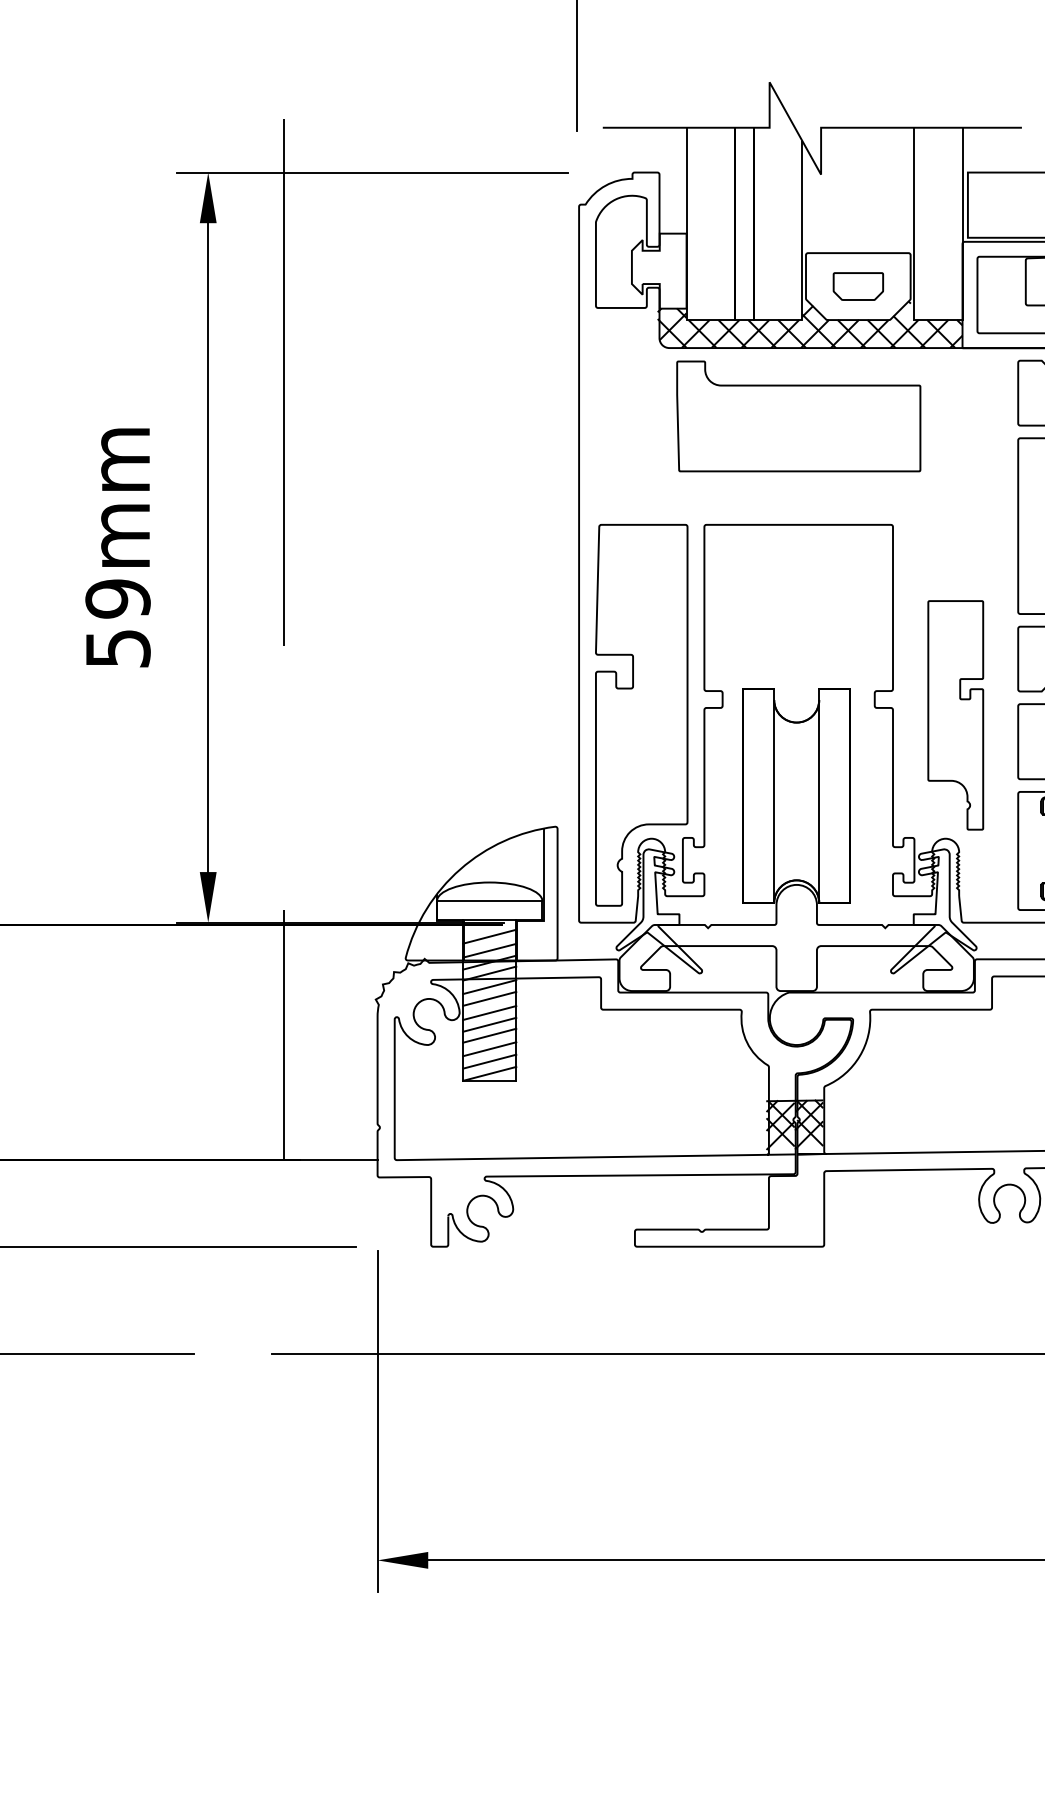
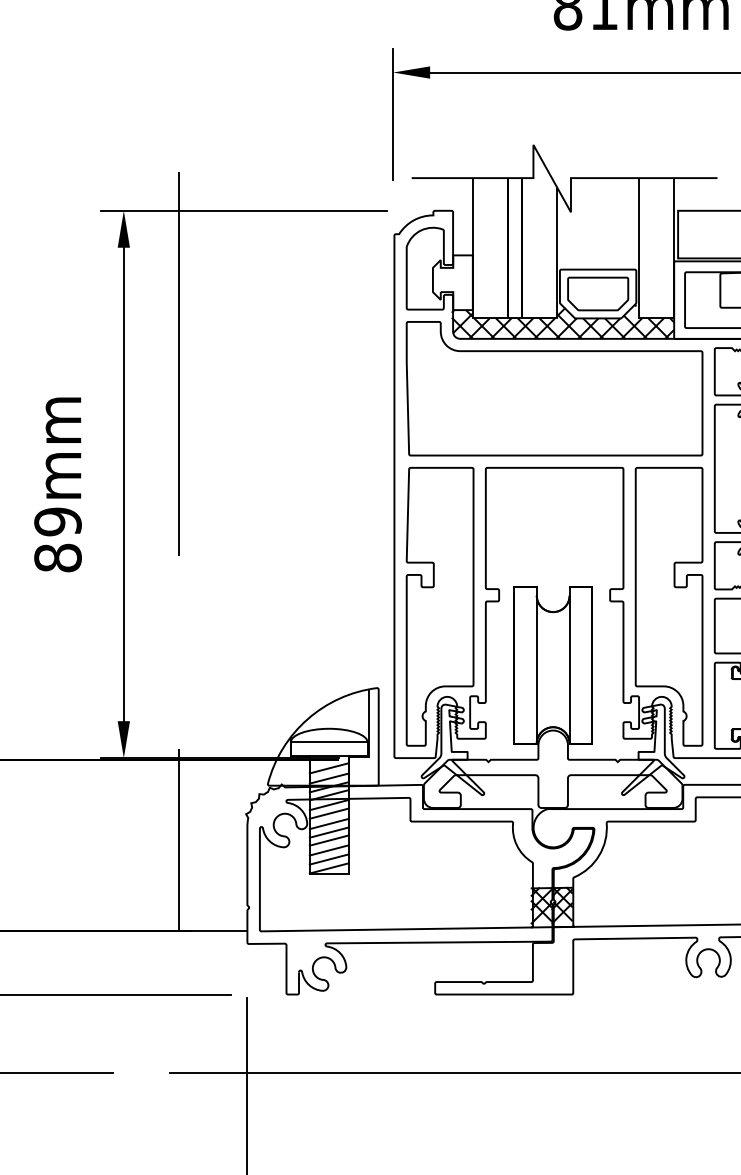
part: (858, 286) -> (598, 293), size x1.67
part: (798, 416) -> (554, 388), size x1.67
text: (117, 648) -> (57, 558), 59mm -> 89mm
part: (955, 715) -> (669, 606), size x1.67

